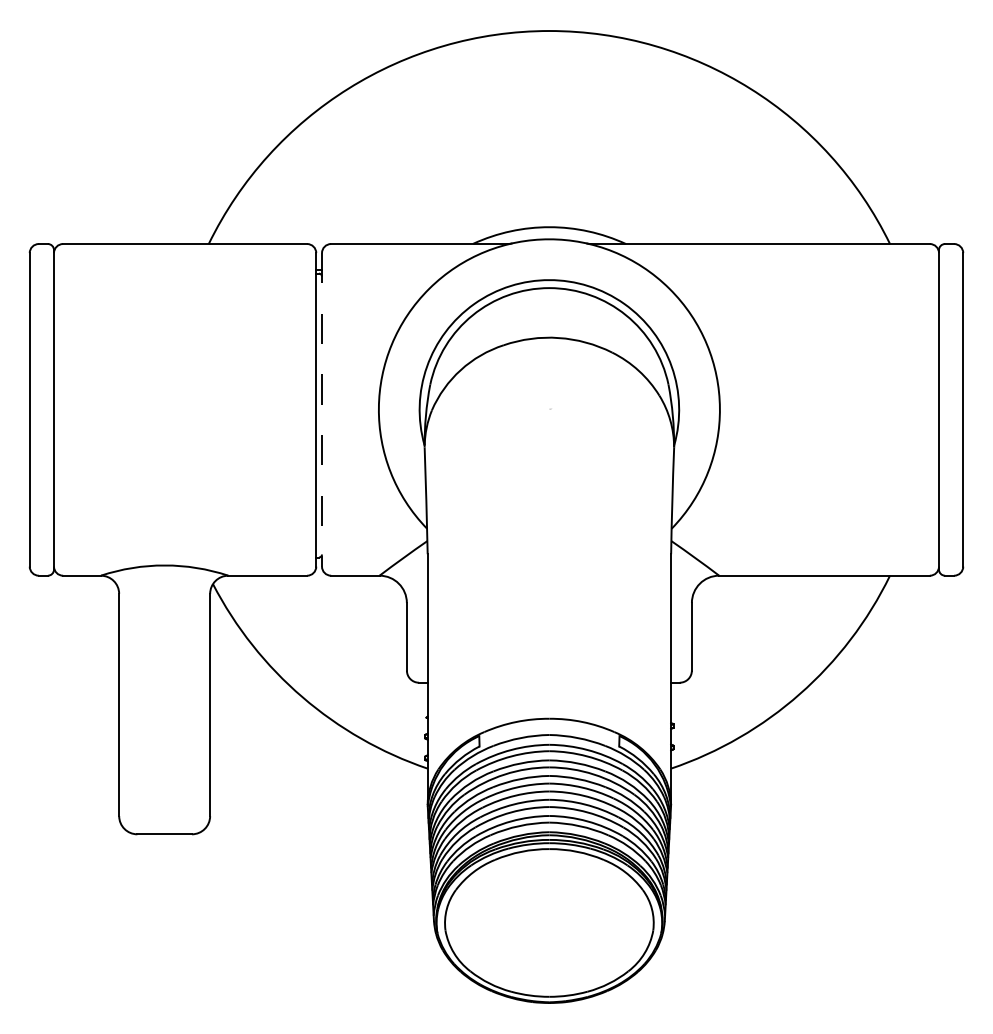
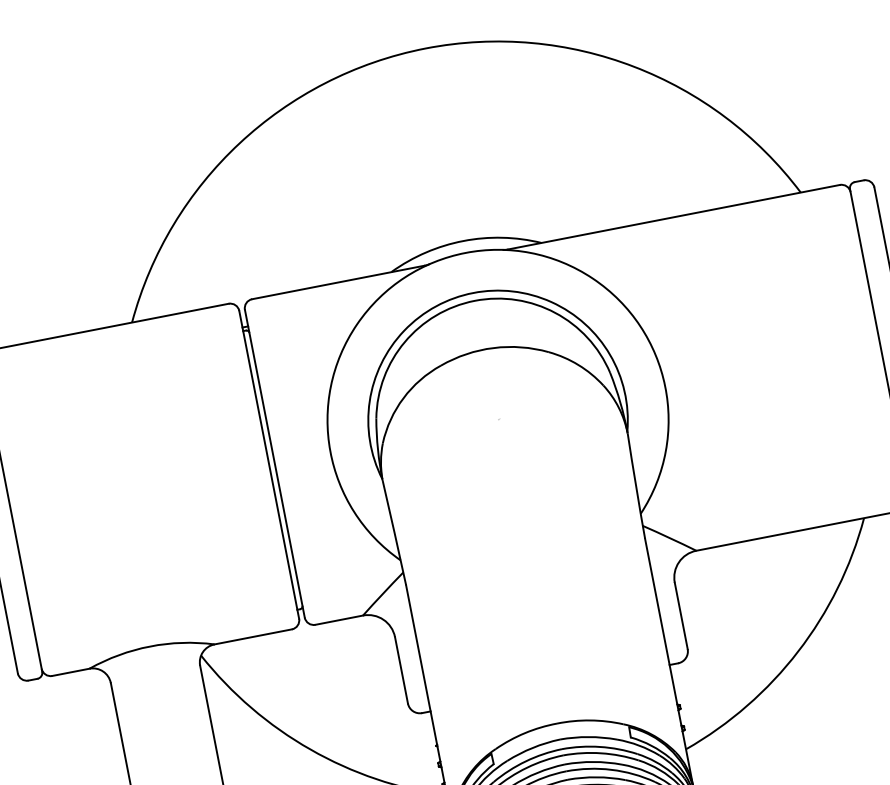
line: (322, 409) -> (275, 463), dashed -> solid

